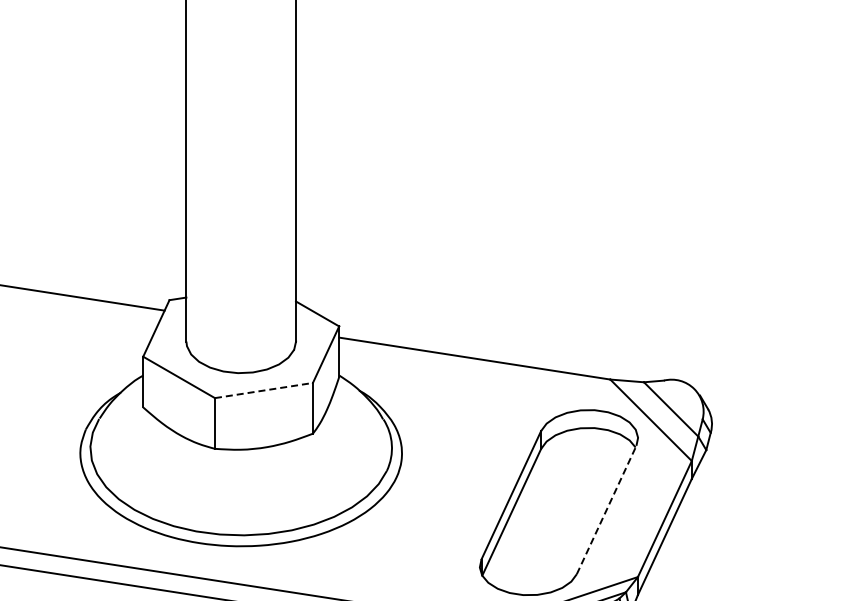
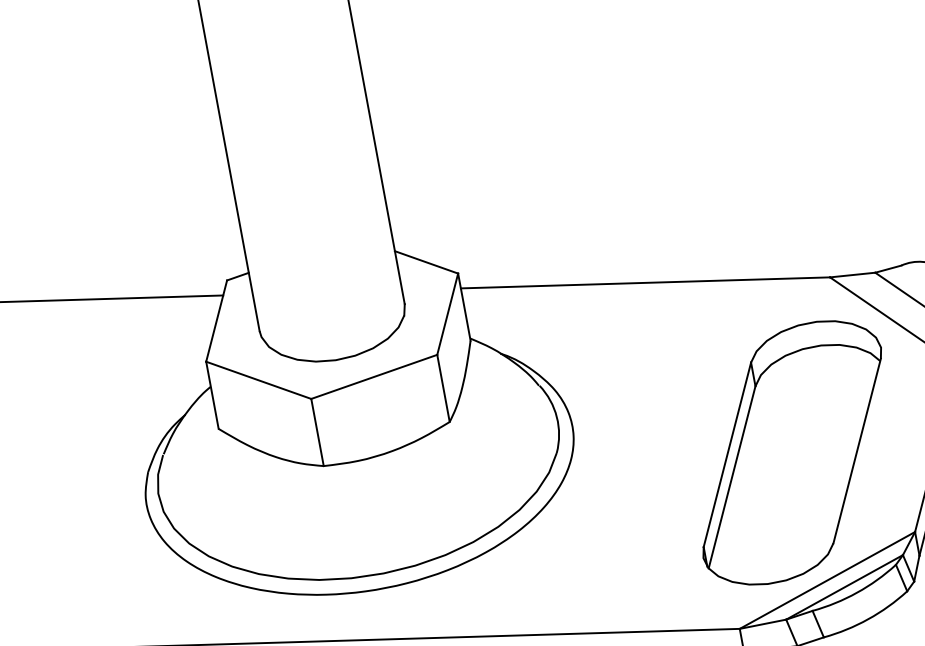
line: (263, 390) -> (373, 376), dashed -> solid
line: (606, 510) -> (857, 451), dashed -> solid

